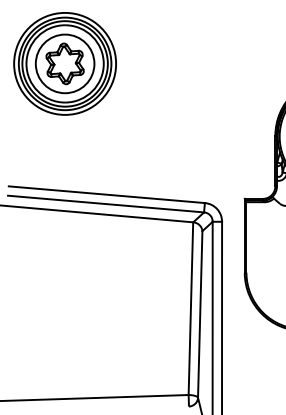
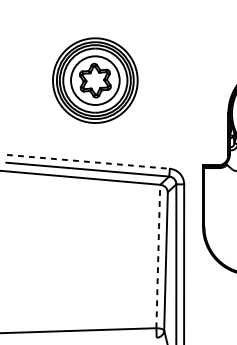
part: (64, 63) -> (94, 80), moved
line: (107, 194) -> (89, 161), solid -> dashed
line: (190, 308) -> (157, 256), solid -> dashed

